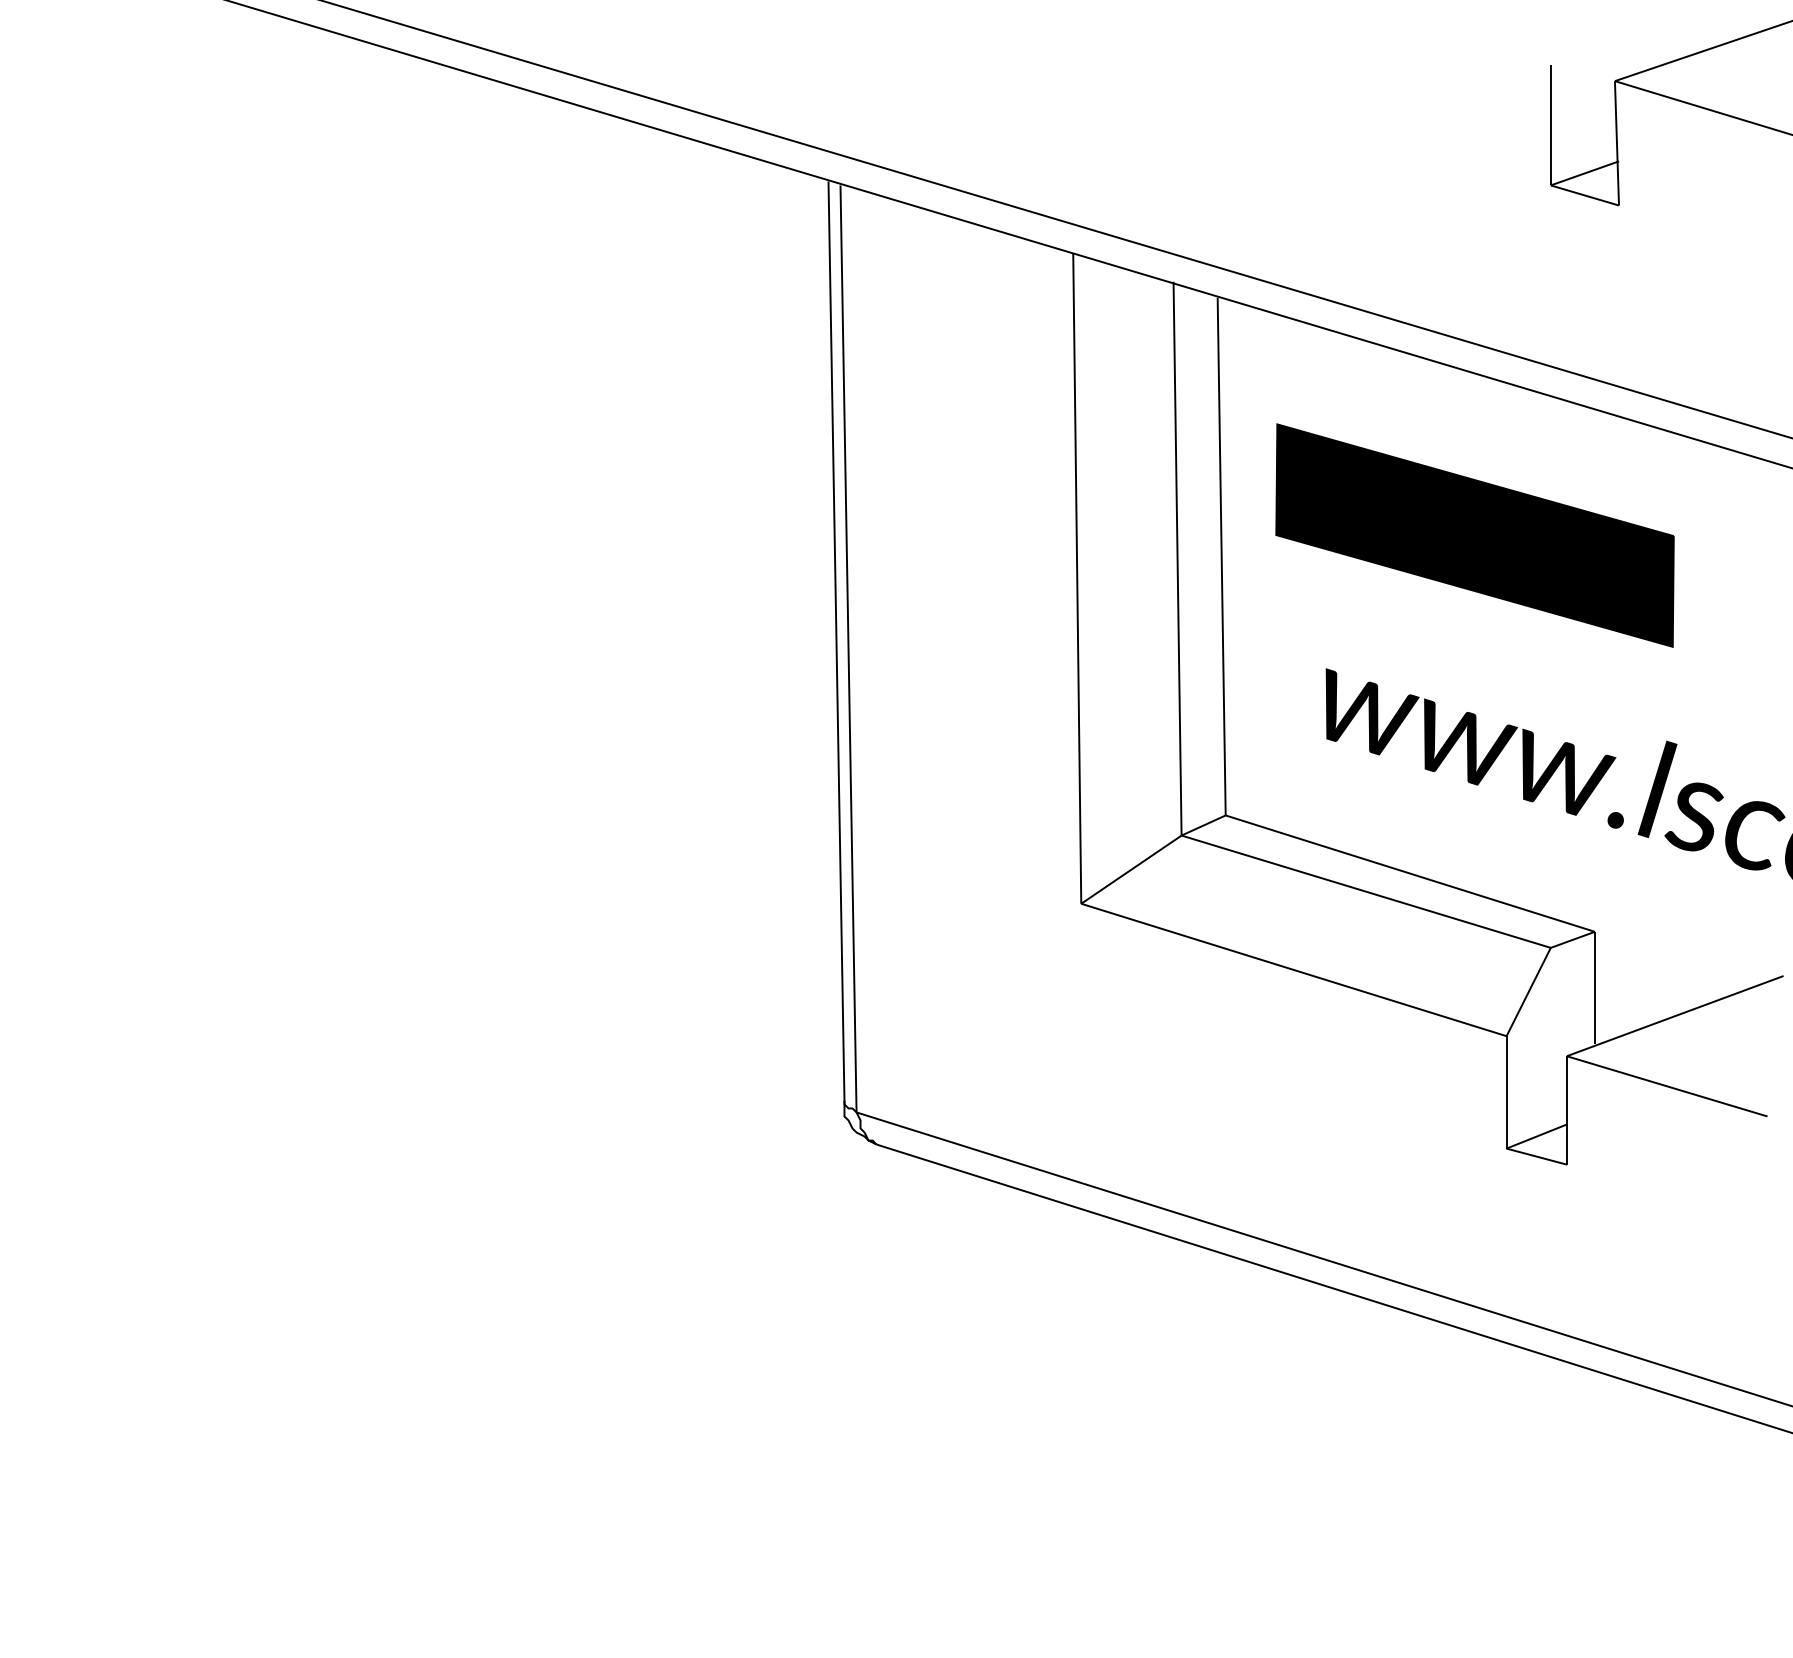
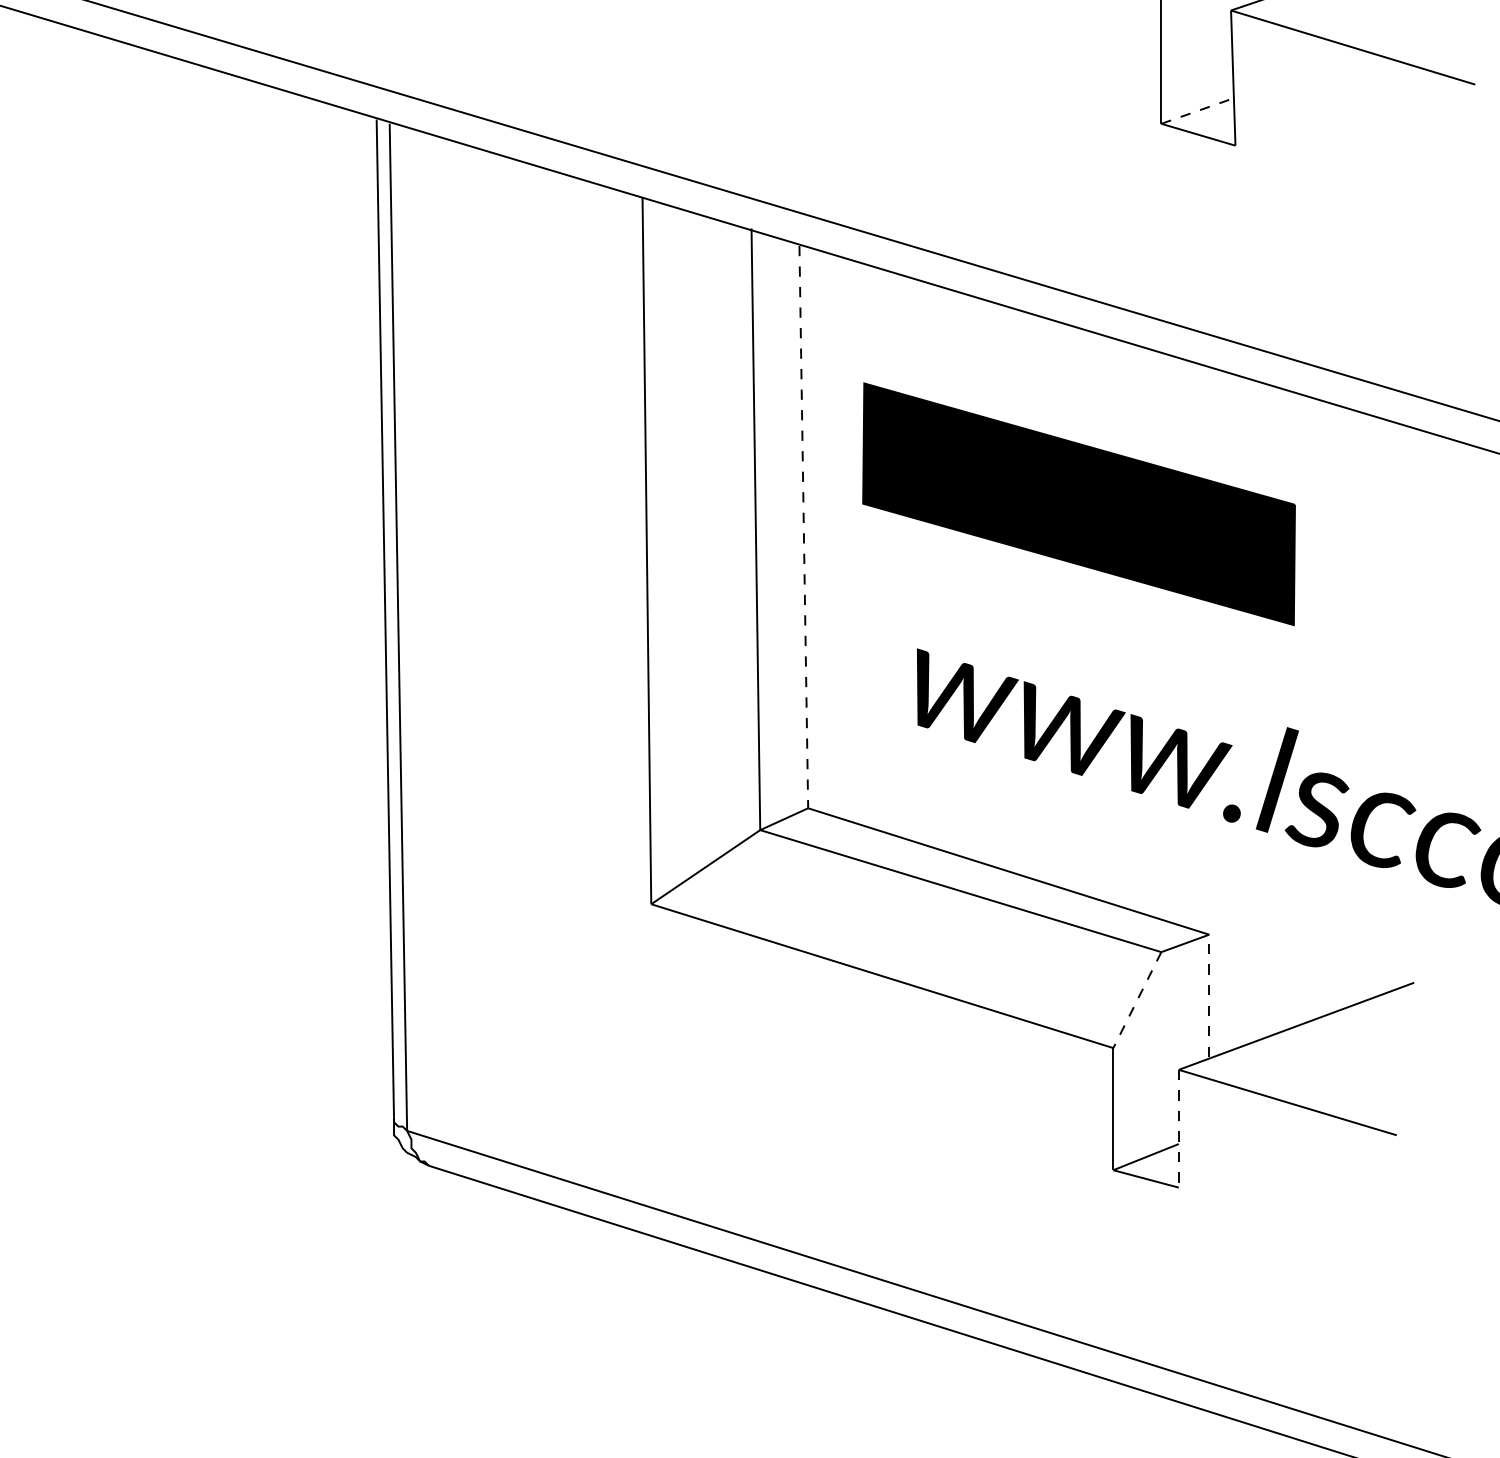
line: (1585, 173) -> (1199, 110), solid -> dashed
line: (1221, 556) -> (803, 526), solid -> dashed
line: (1594, 987) -> (1208, 995), solid -> dashed
line: (1528, 992) -> (1137, 1000), solid -> dashed
line: (1566, 1110) -> (1178, 1128), solid -> dashed

